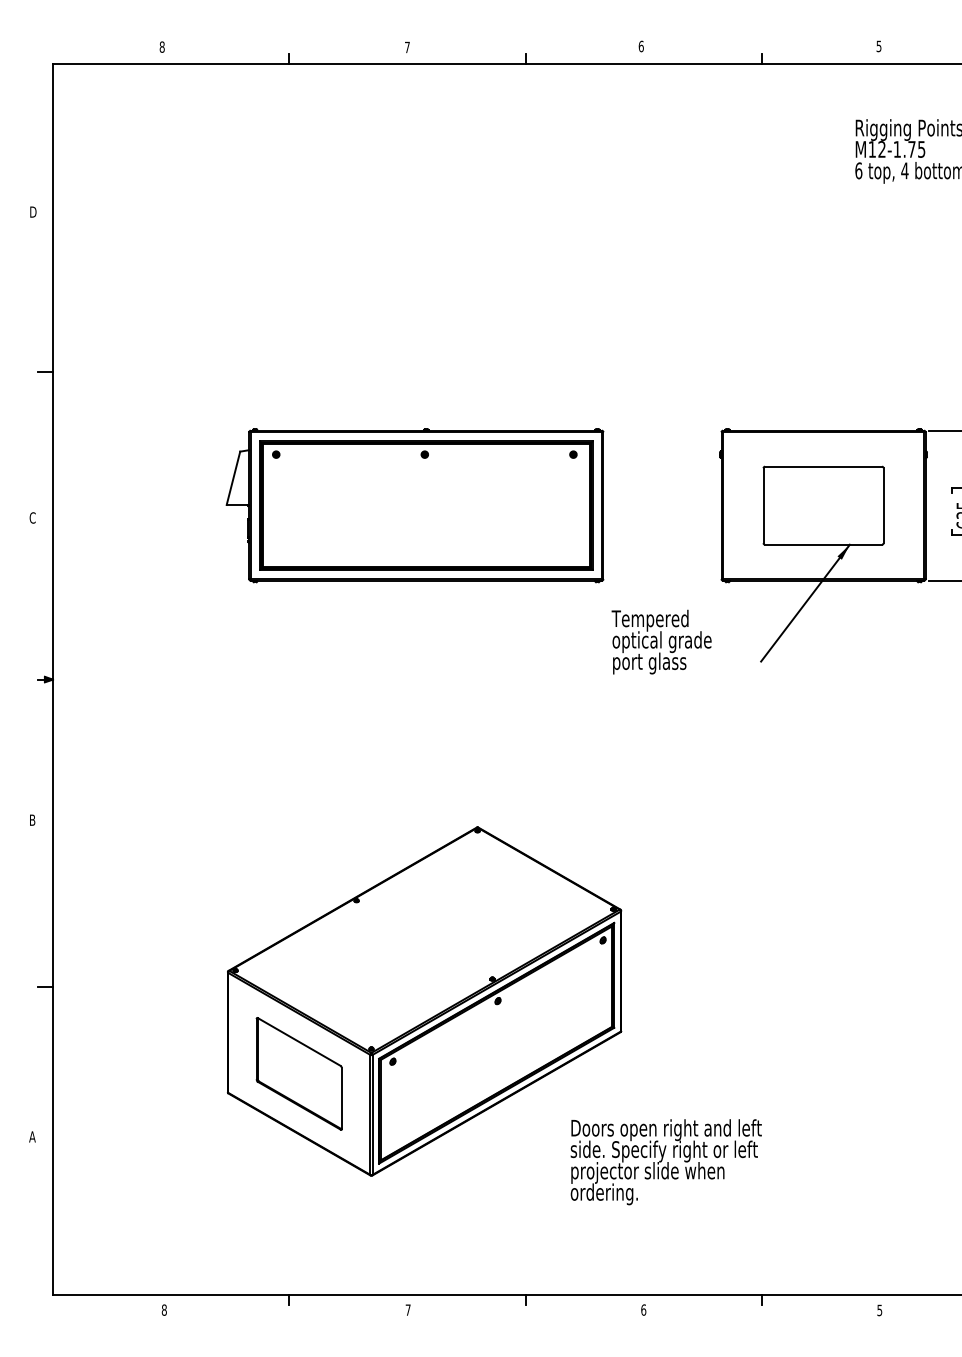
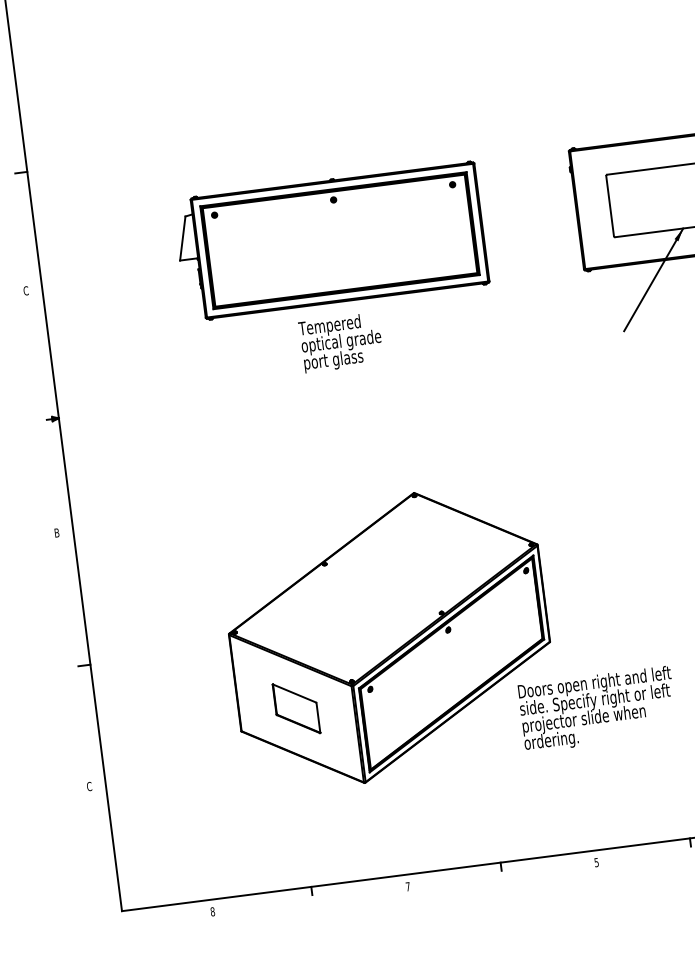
text: (661, 641) -> (340, 342), moved
part: (298, 1073) -> (295, 708), size x0.6
text: (32, 1136) -> (89, 786), A -> C
text: (665, 1162) -> (597, 709), moved
text: (643, 1309) -> (596, 862), 6 -> 5

